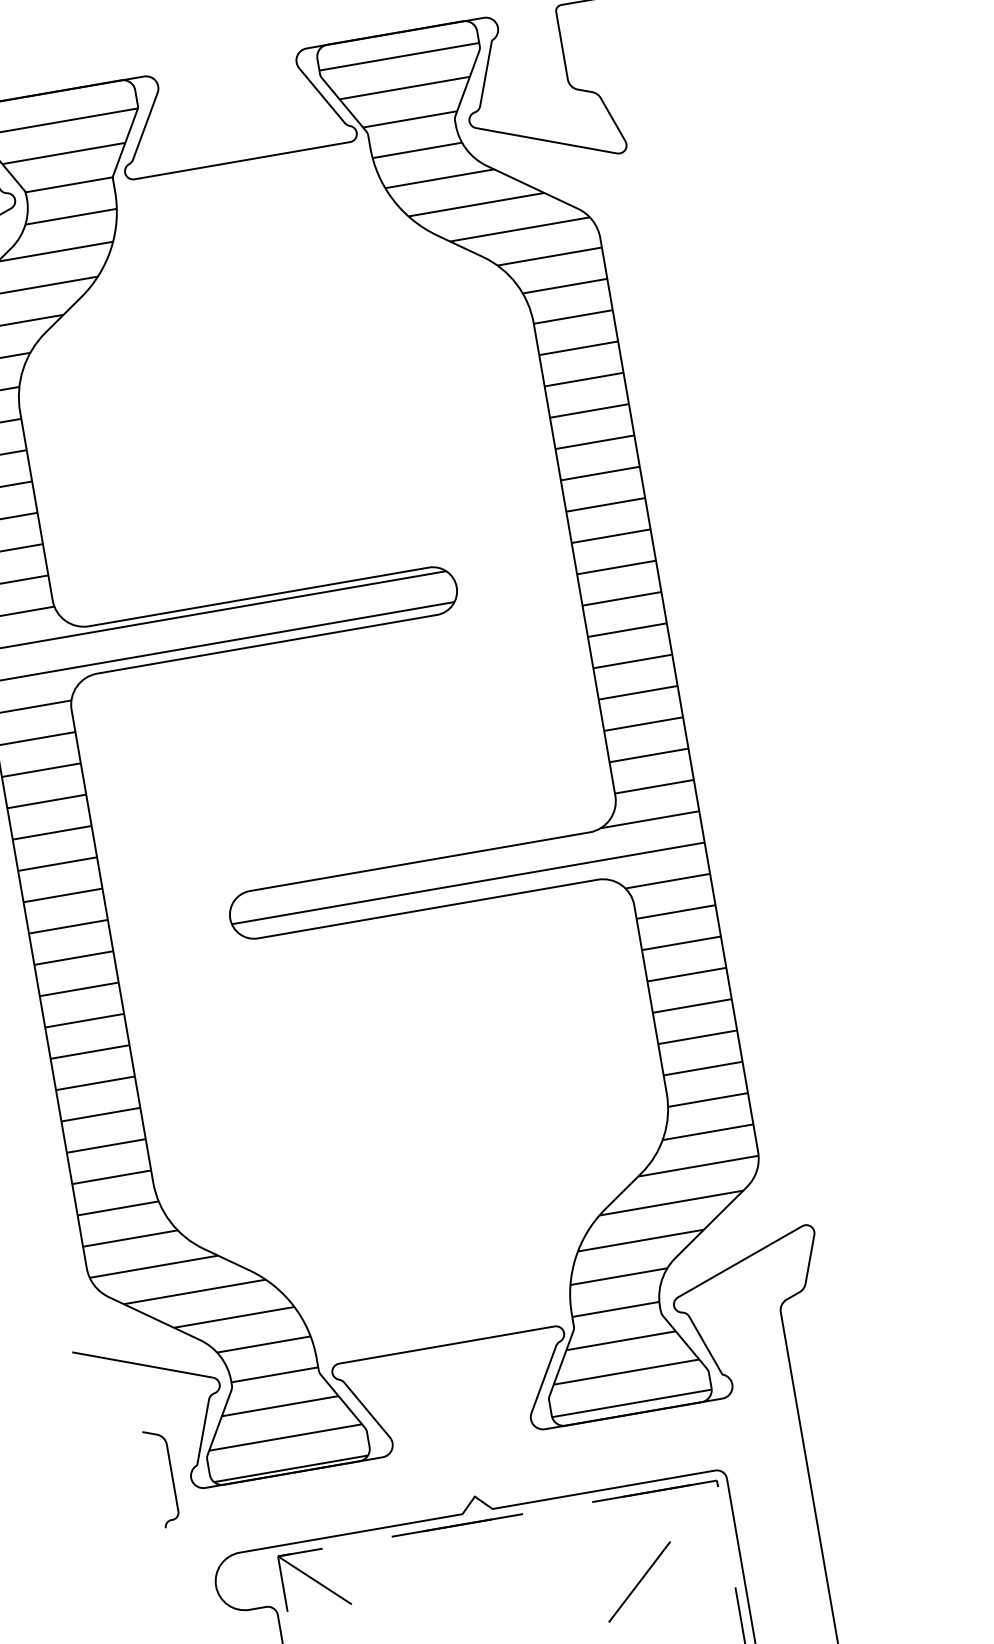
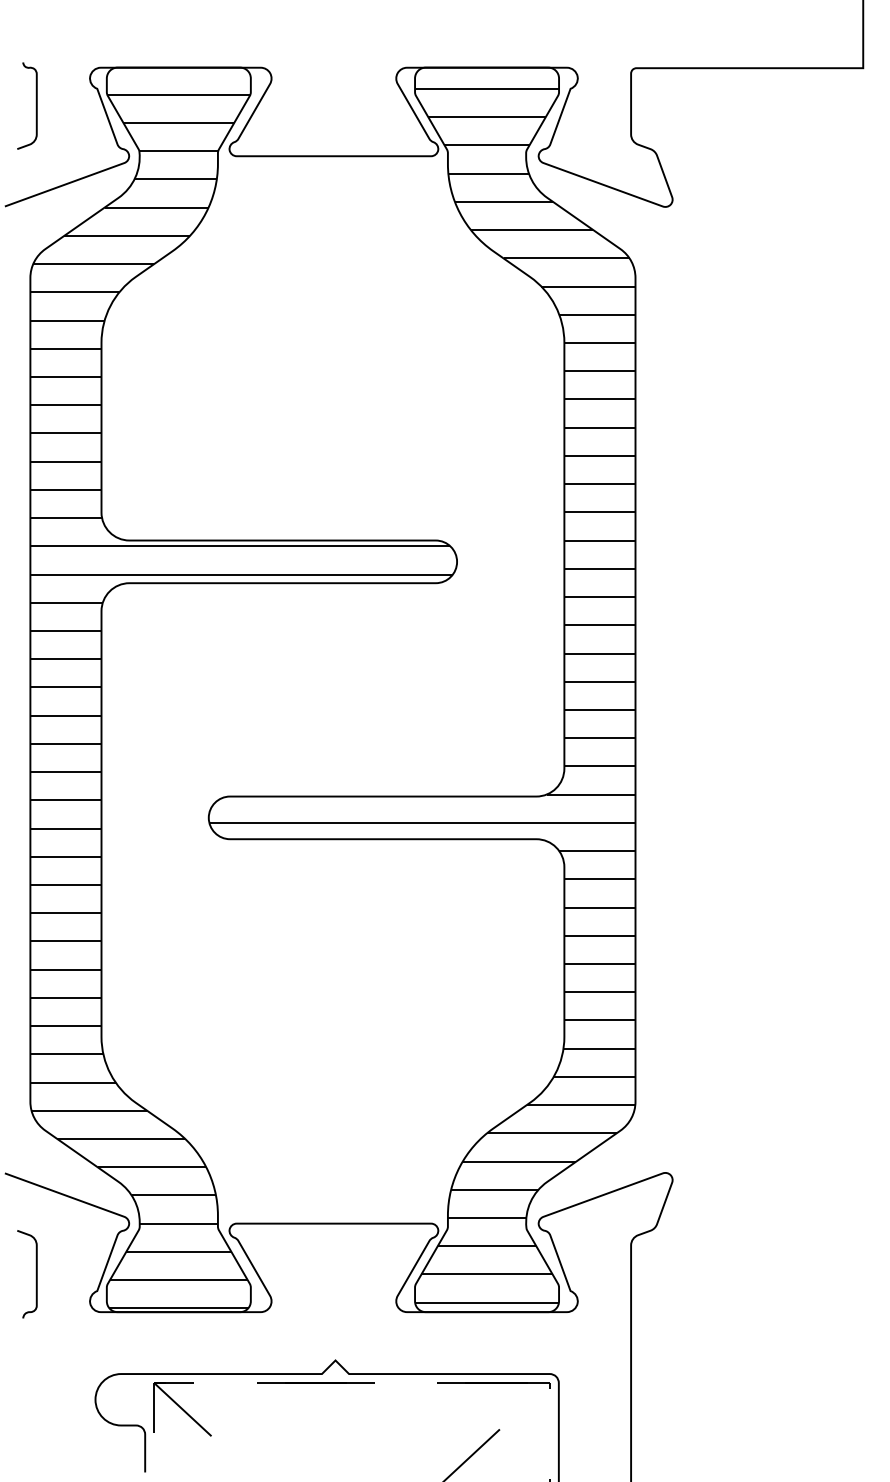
curve: (170, 1477) -> (35, 1274), moved

